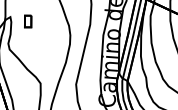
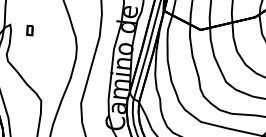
part: (27, 21) -> (29, 30), size x0.7

